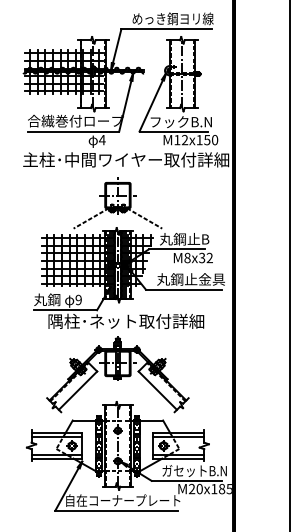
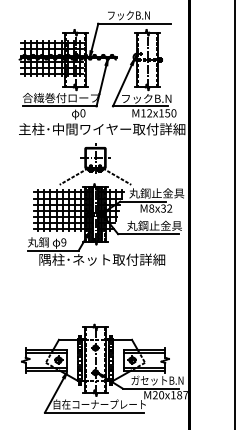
text: (172, 18) -> (139, 15), めっき鋼ヨリ線 -> フックB.N
text: (102, 139) -> (83, 112), 4 -> 0
text: (214, 238) -> (173, 192), 丸鋼止B -> 丸鋼止金具
part: (117, 374) -> (95, 302), removed
text: (228, 489) -> (184, 395), M20x185 -> M20x187

